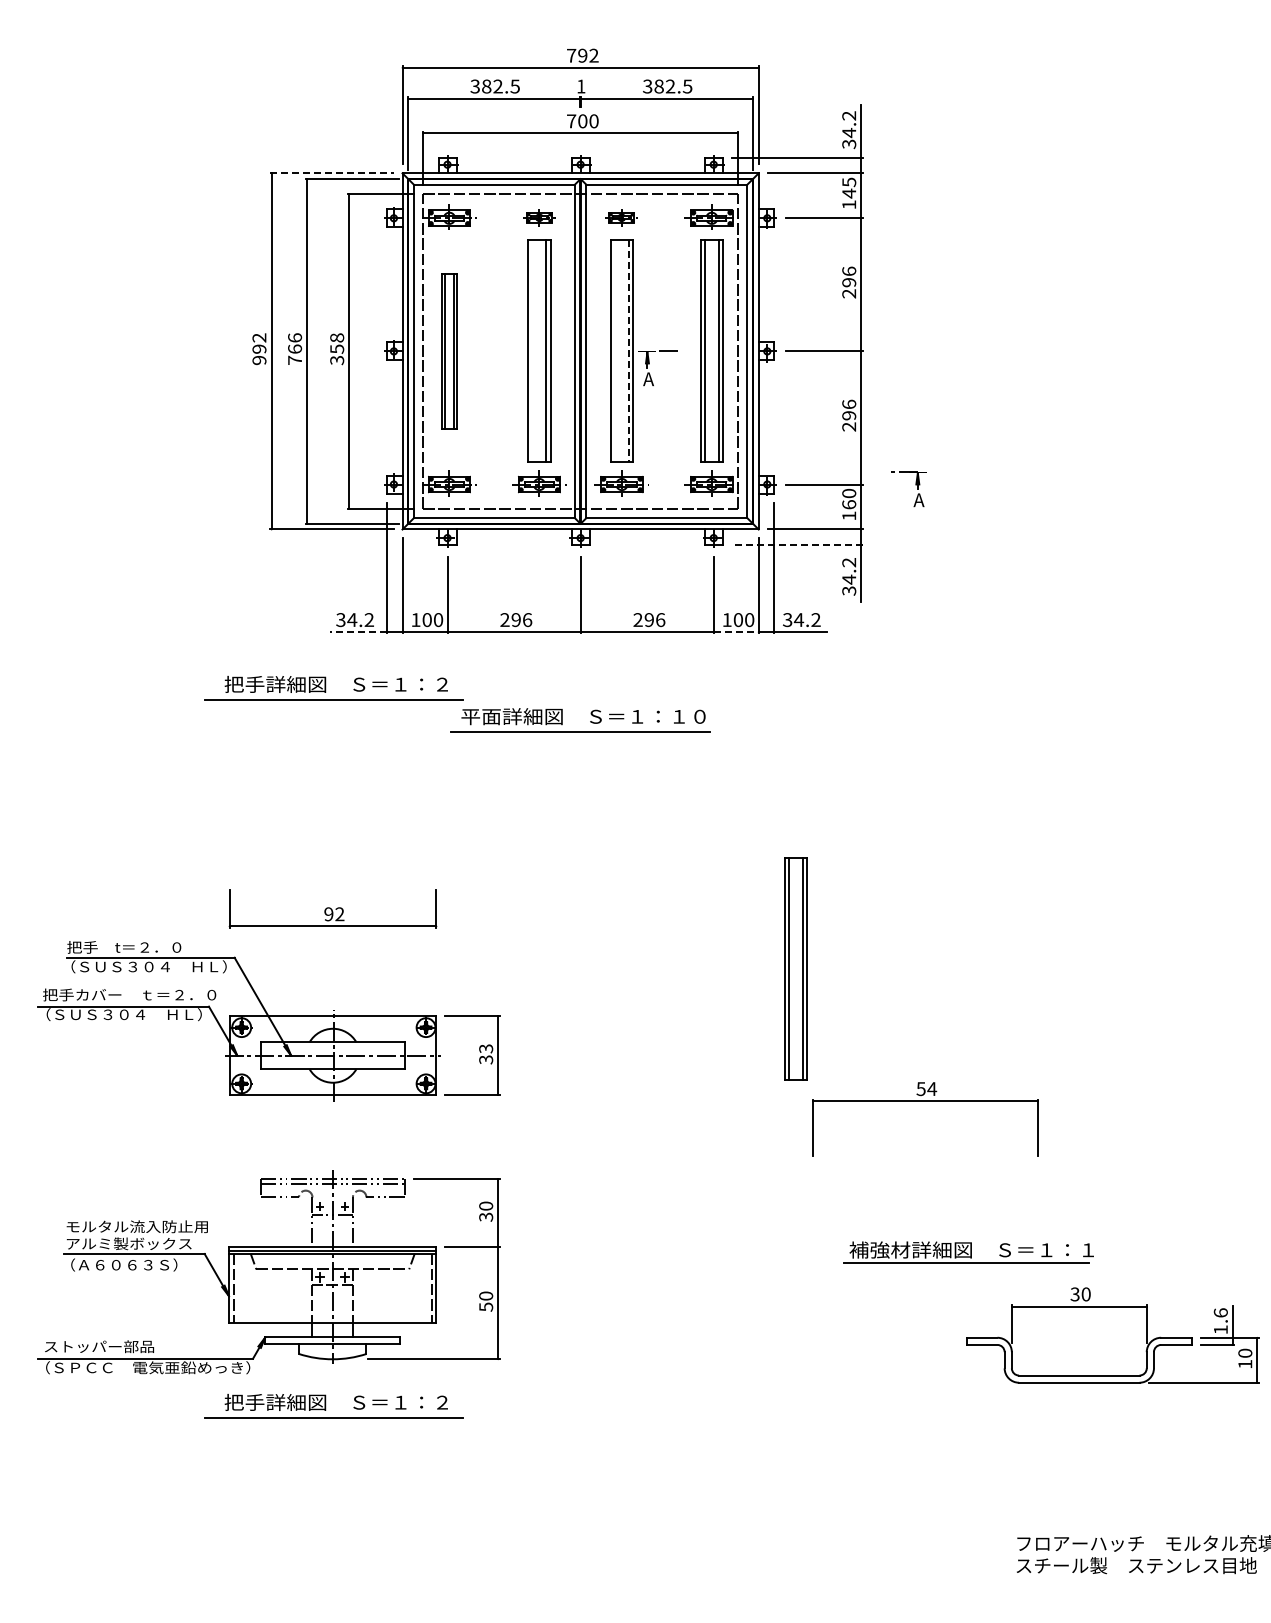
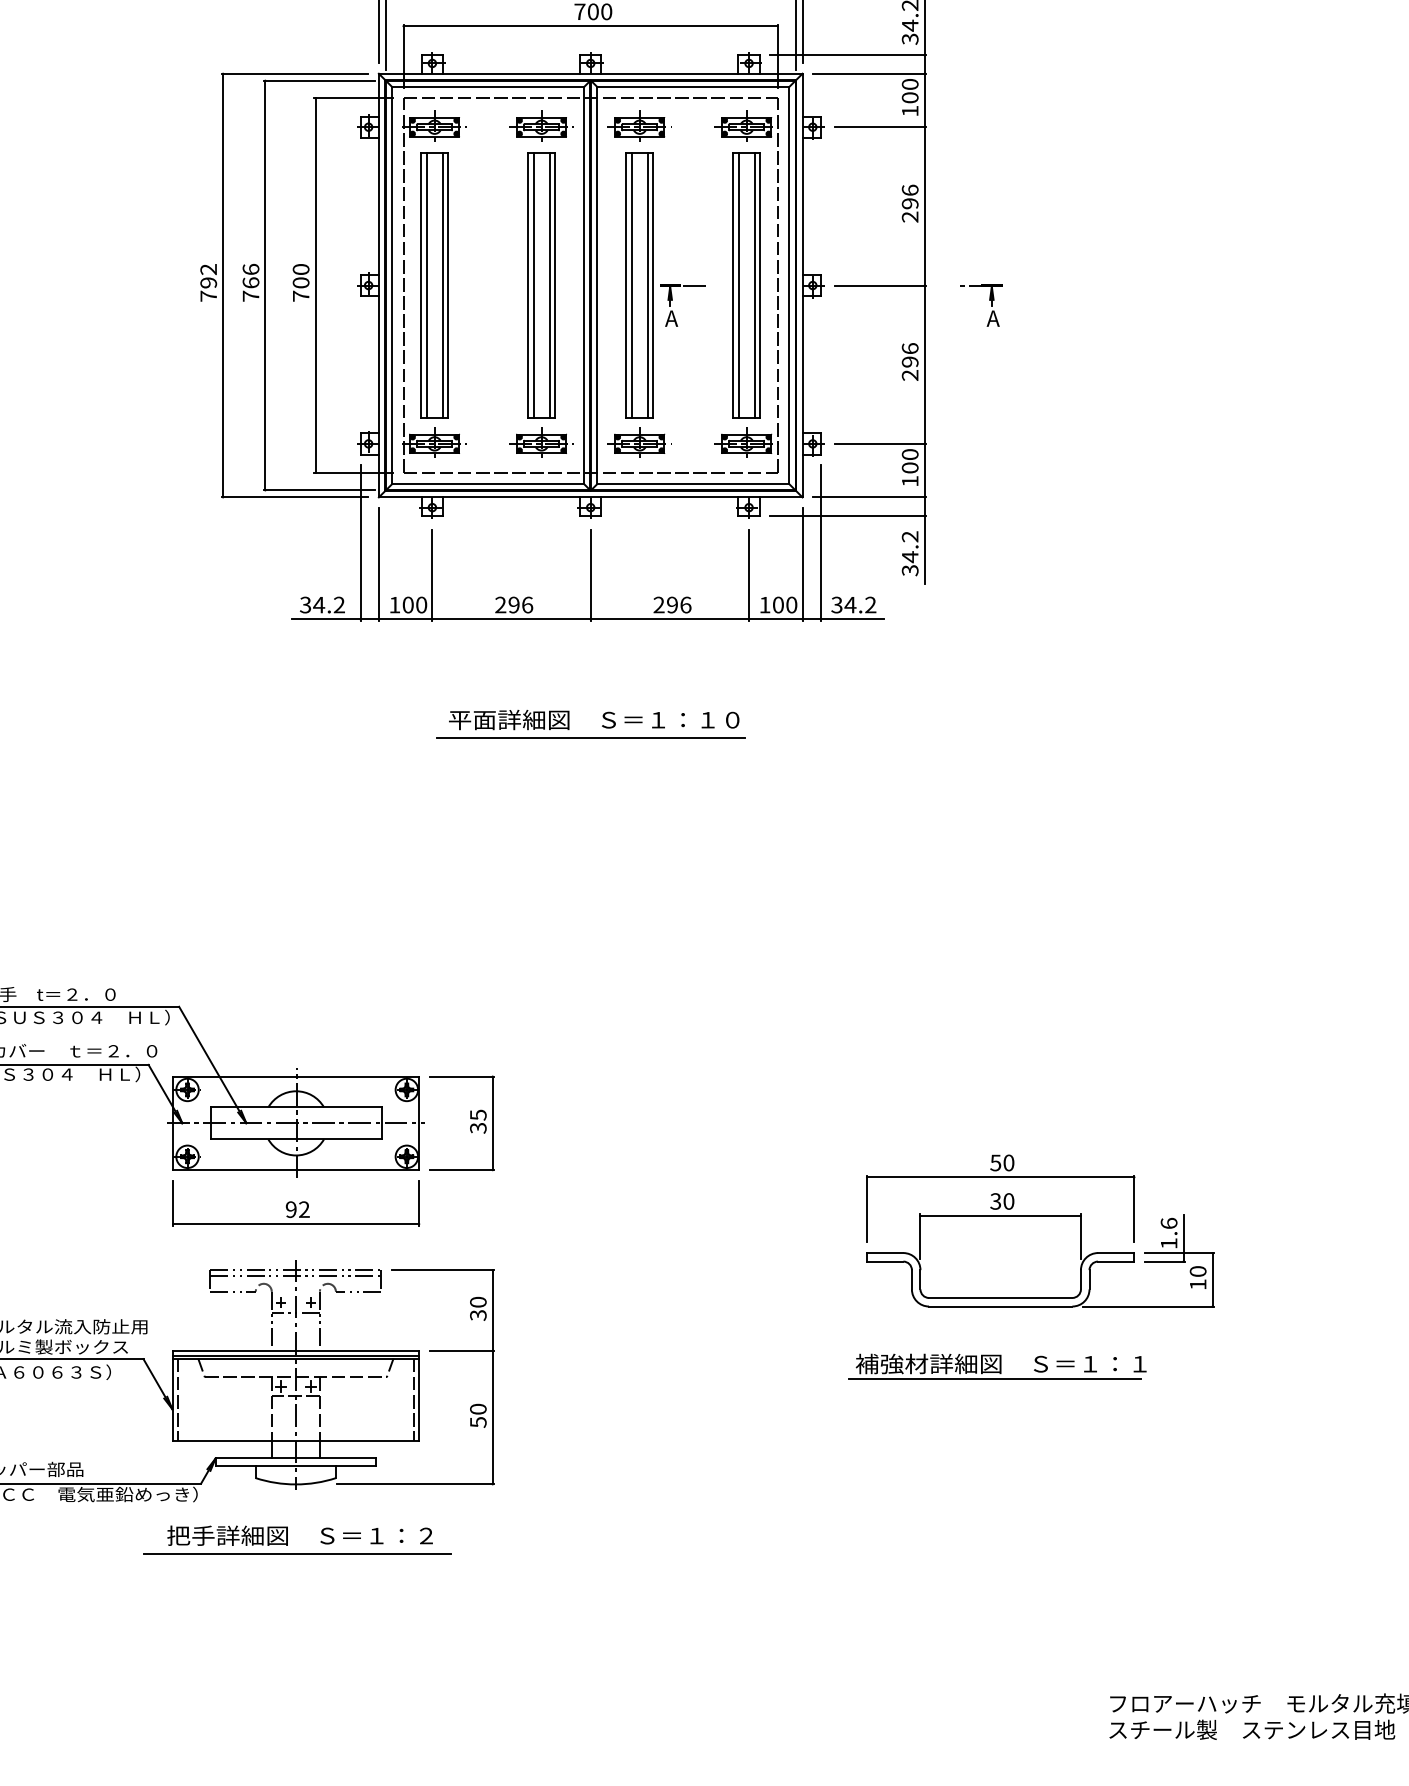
line: (331, 173) -> (294, 73), dashed -> solid
text: (849, 187) -> (910, 90), 145 -> 100
part: (539, 216) -> (541, 125), size x1.67
part: (621, 216) -> (639, 125), size x1.67
text: (337, 349) -> (301, 283), 358 -> 700
part: (449, 350) -> (434, 284), size x1.43
line: (532, 351) -> (533, 285), added
line: (615, 351) -> (632, 285), added
line: (628, 351) -> (647, 285), dashed -> solid
text: (259, 360) -> (208, 296), 992 -> 792
part: (915, 485) -> (989, 301), moved
text: (849, 504) -> (910, 467), 160 -> 100
line: (796, 544) -> (847, 515), dashed -> solid
line: (358, 632) -> (326, 619), dashed -> solid
line: (736, 632) -> (776, 619), dashed -> solid
part: (326, 688) -> (288, 686), removed
part: (332, 908) -> (295, 1202), moved
part: (795, 968) -> (846, 1019), removed
text: (485, 1048) -> (477, 1114), 33 -> 35
text: (932, 1089) -> (1009, 1163), 54 -> 50
part: (968, 1252) -> (997, 1366), moved
part: (1112, 1335) -> (1040, 1250), moved

